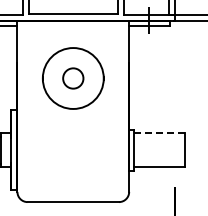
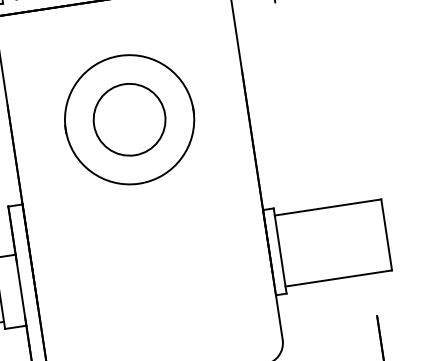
circle: (73, 78) -> (130, 119), size x1.67
line: (159, 133) -> (327, 207), dashed -> solid

